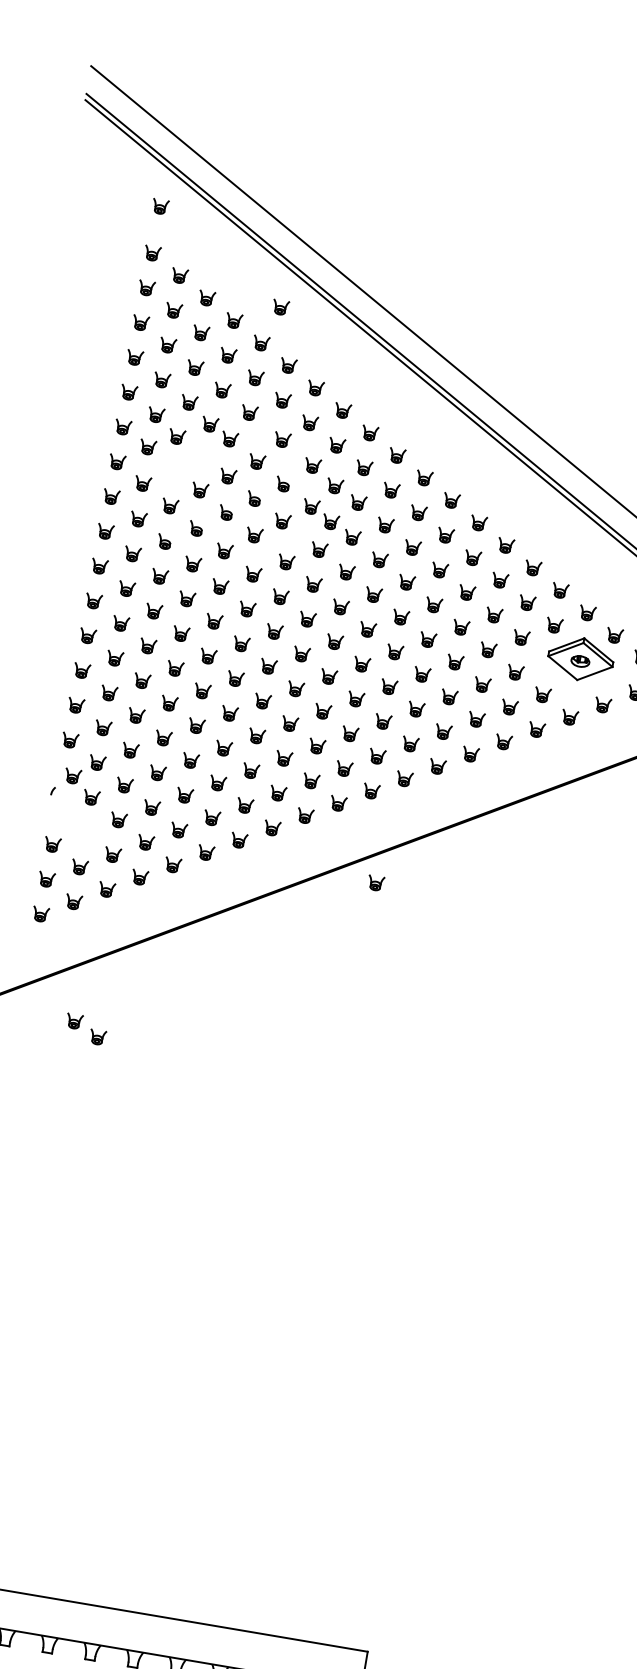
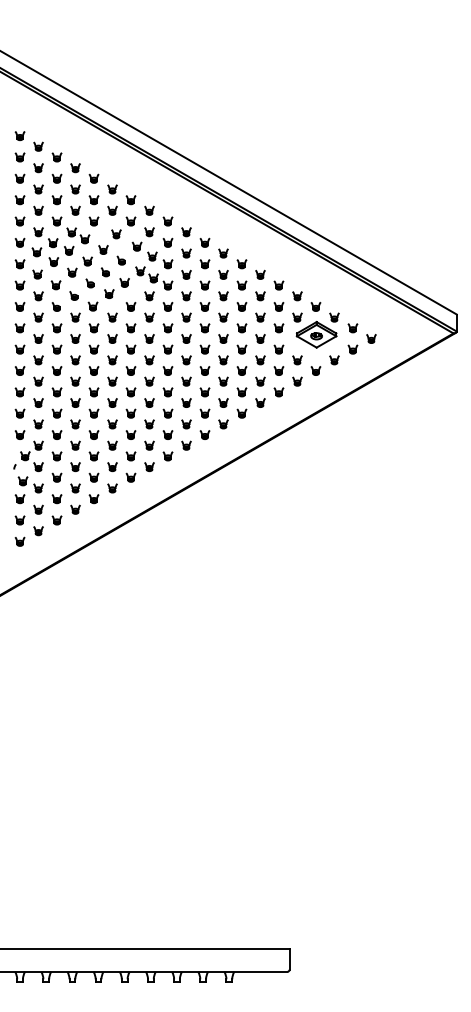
part: (159, 206) -> (19, 107), removed
part: (279, 307) -> (101, 155), removed
part: (187, 459) -> (61, 255), added
part: (375, 883) -> (216, 489), removed
part: (85, 1028) -> (30, 484), moved

